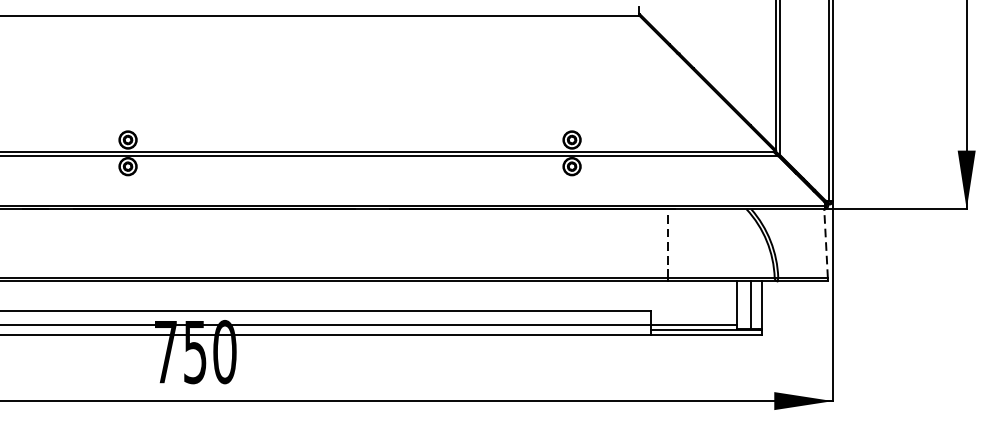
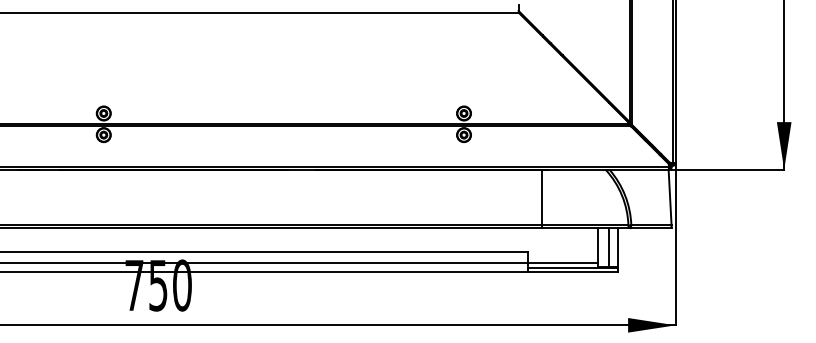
line: (668, 243) -> (542, 197), dashed -> solid
line: (826, 243) -> (670, 197), dashed -> solid

